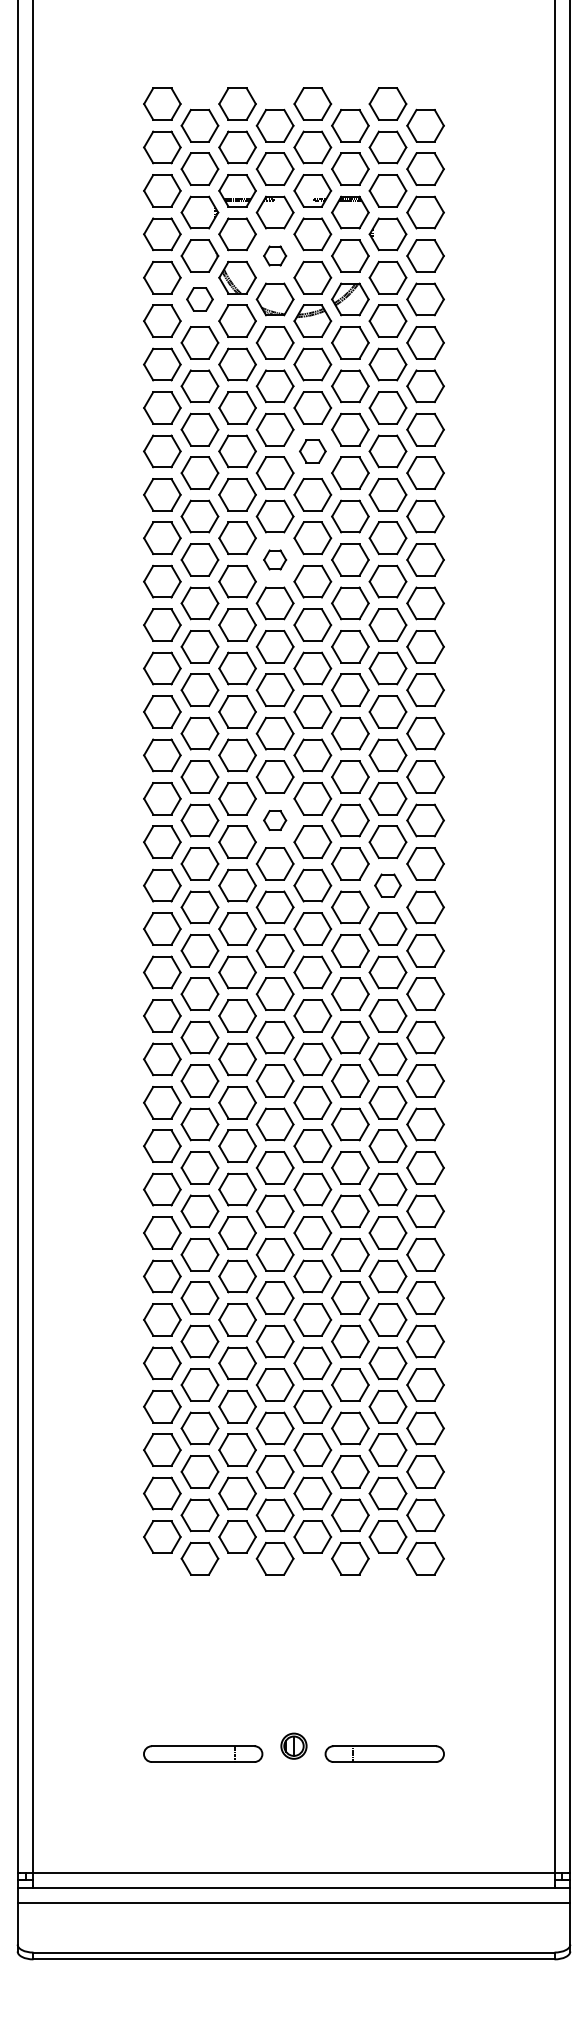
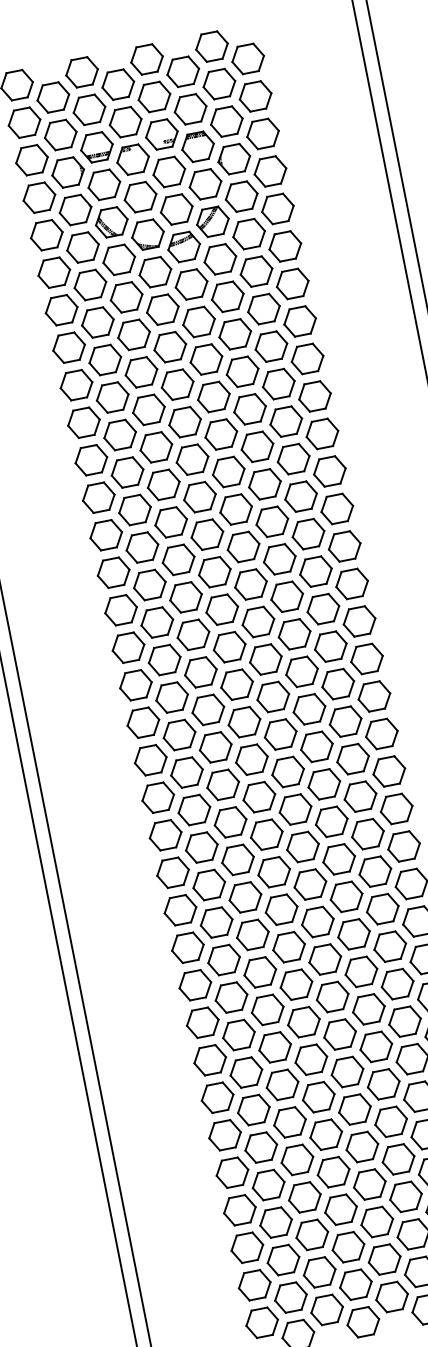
part: (274, 255) -> (139, 196), size x1.67
part: (199, 299) -> (82, 247), size x1.43
part: (312, 451) -> (206, 359), size x1.43
part: (274, 559) -> (191, 459), size x1.67
part: (274, 820) -> (236, 684), size x1.67
part: (387, 885) -> (345, 721), size x1.43

